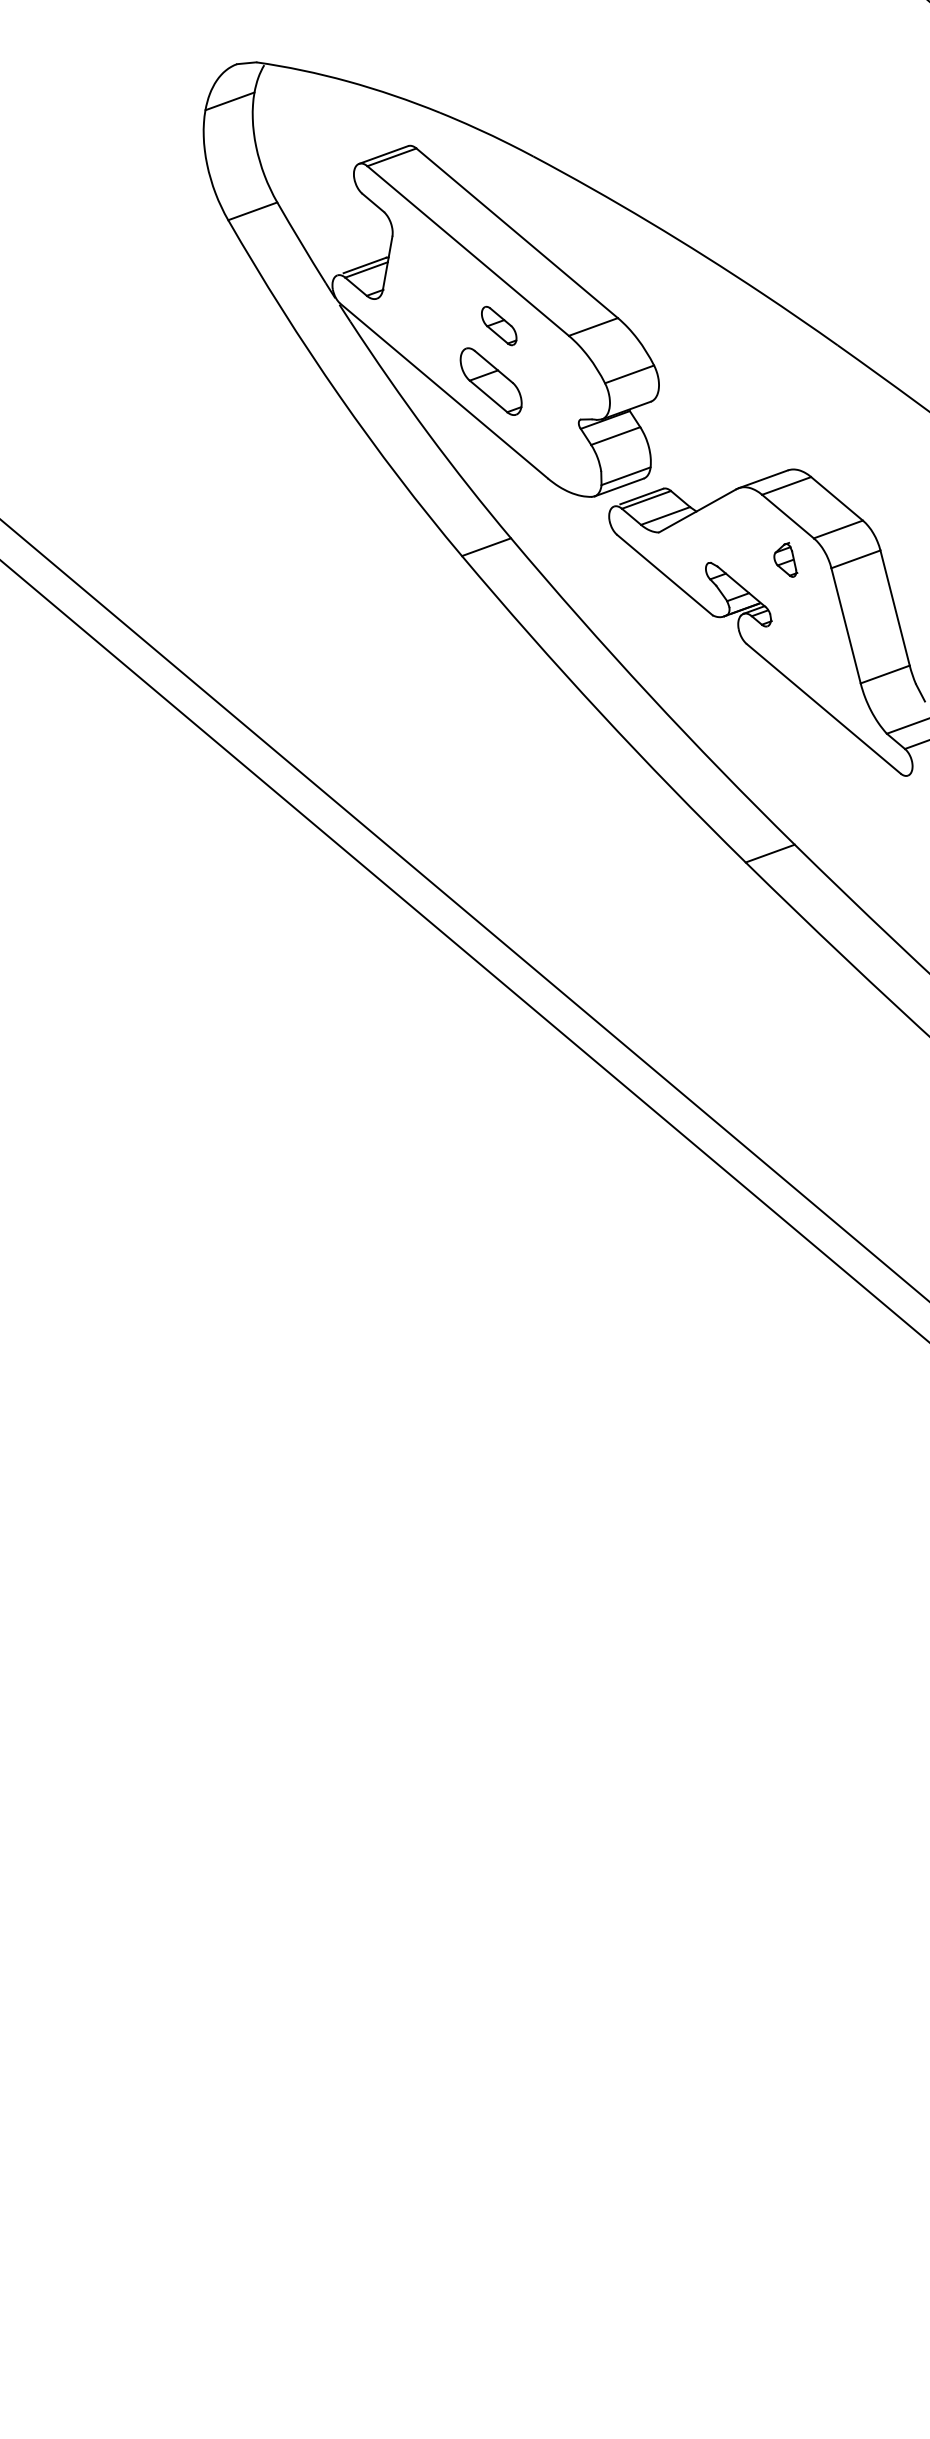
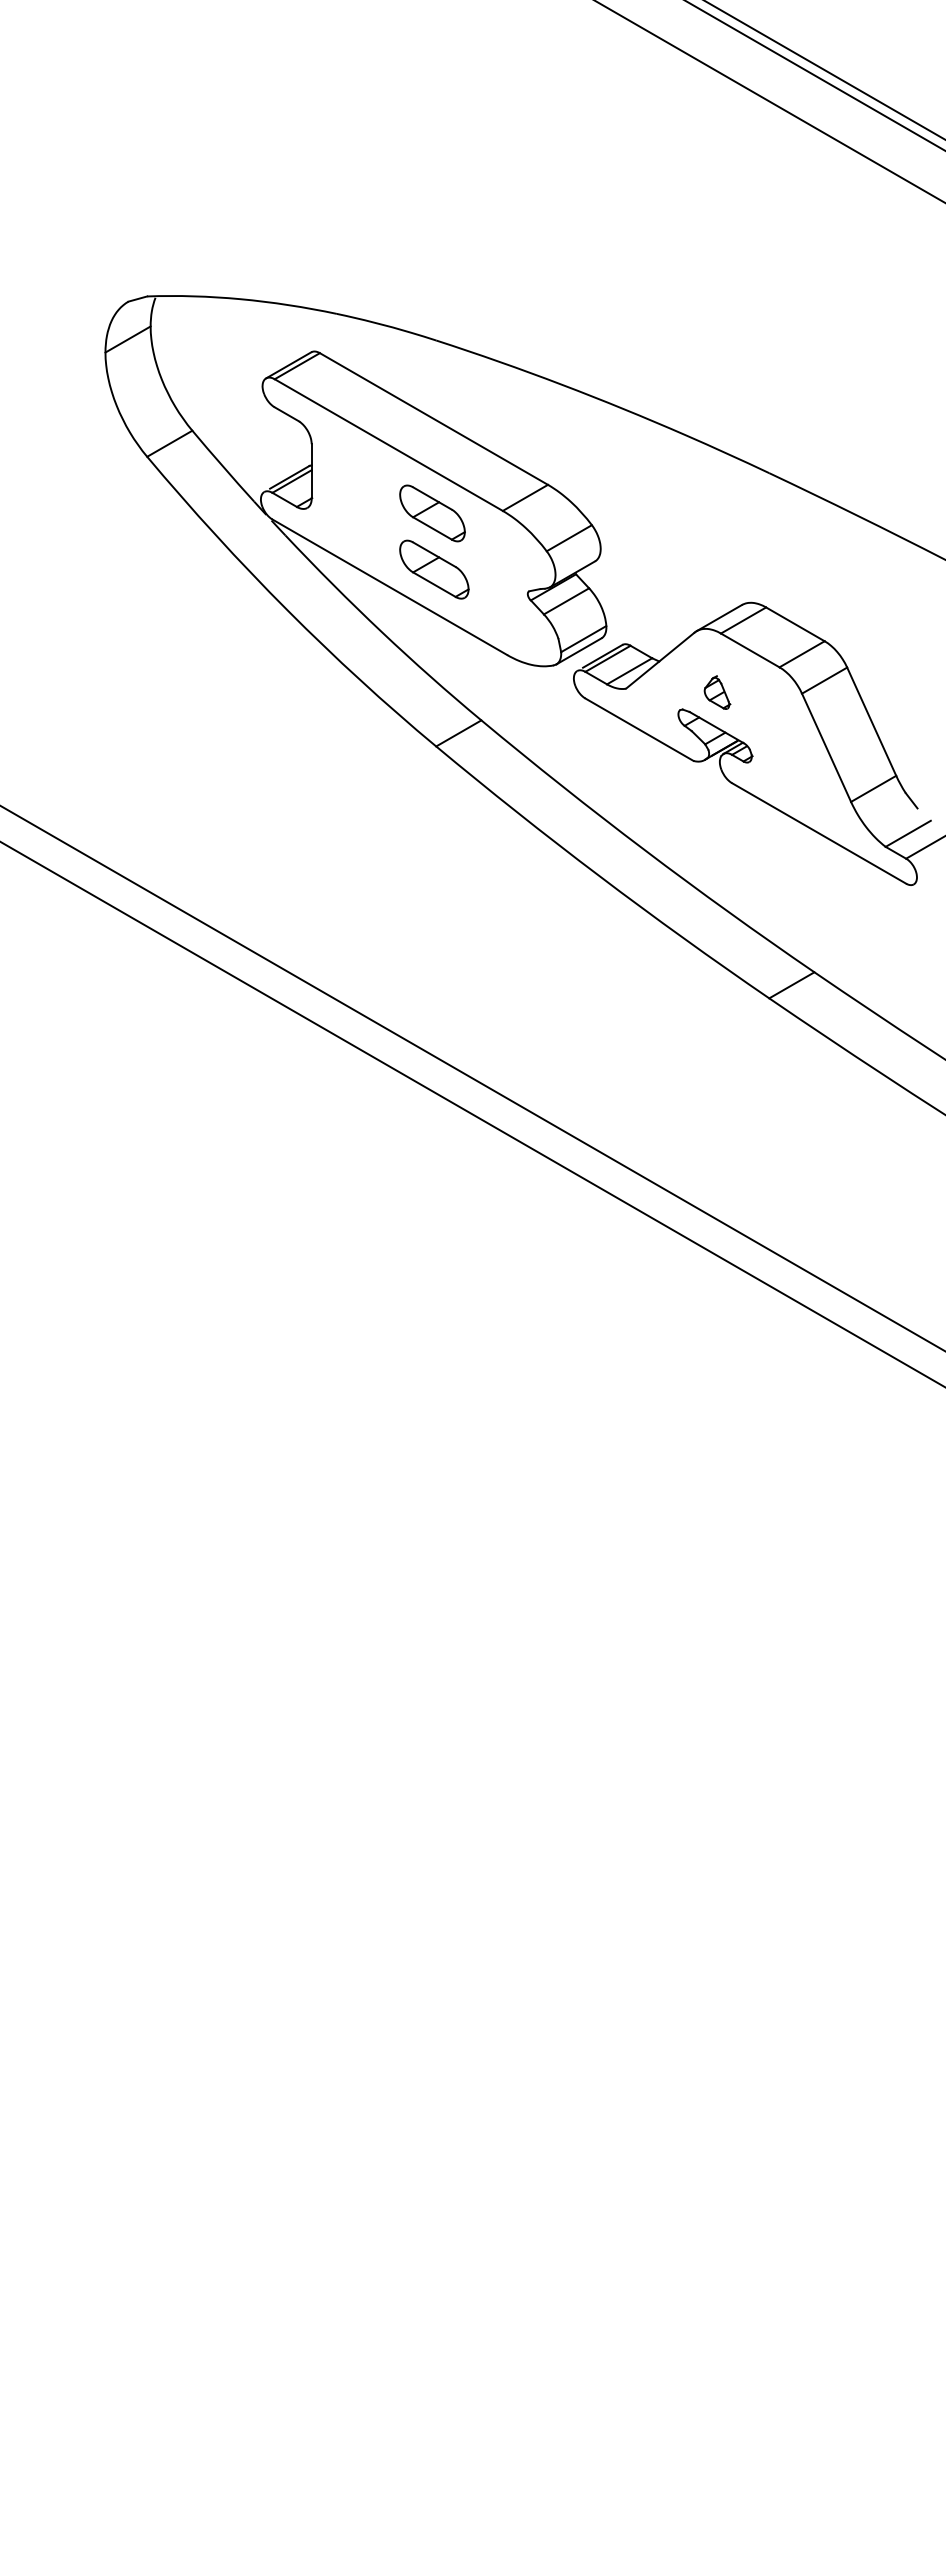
part: (499, 326) -> (432, 513), size x1.67
part: (786, 559) -> (717, 692), moved

